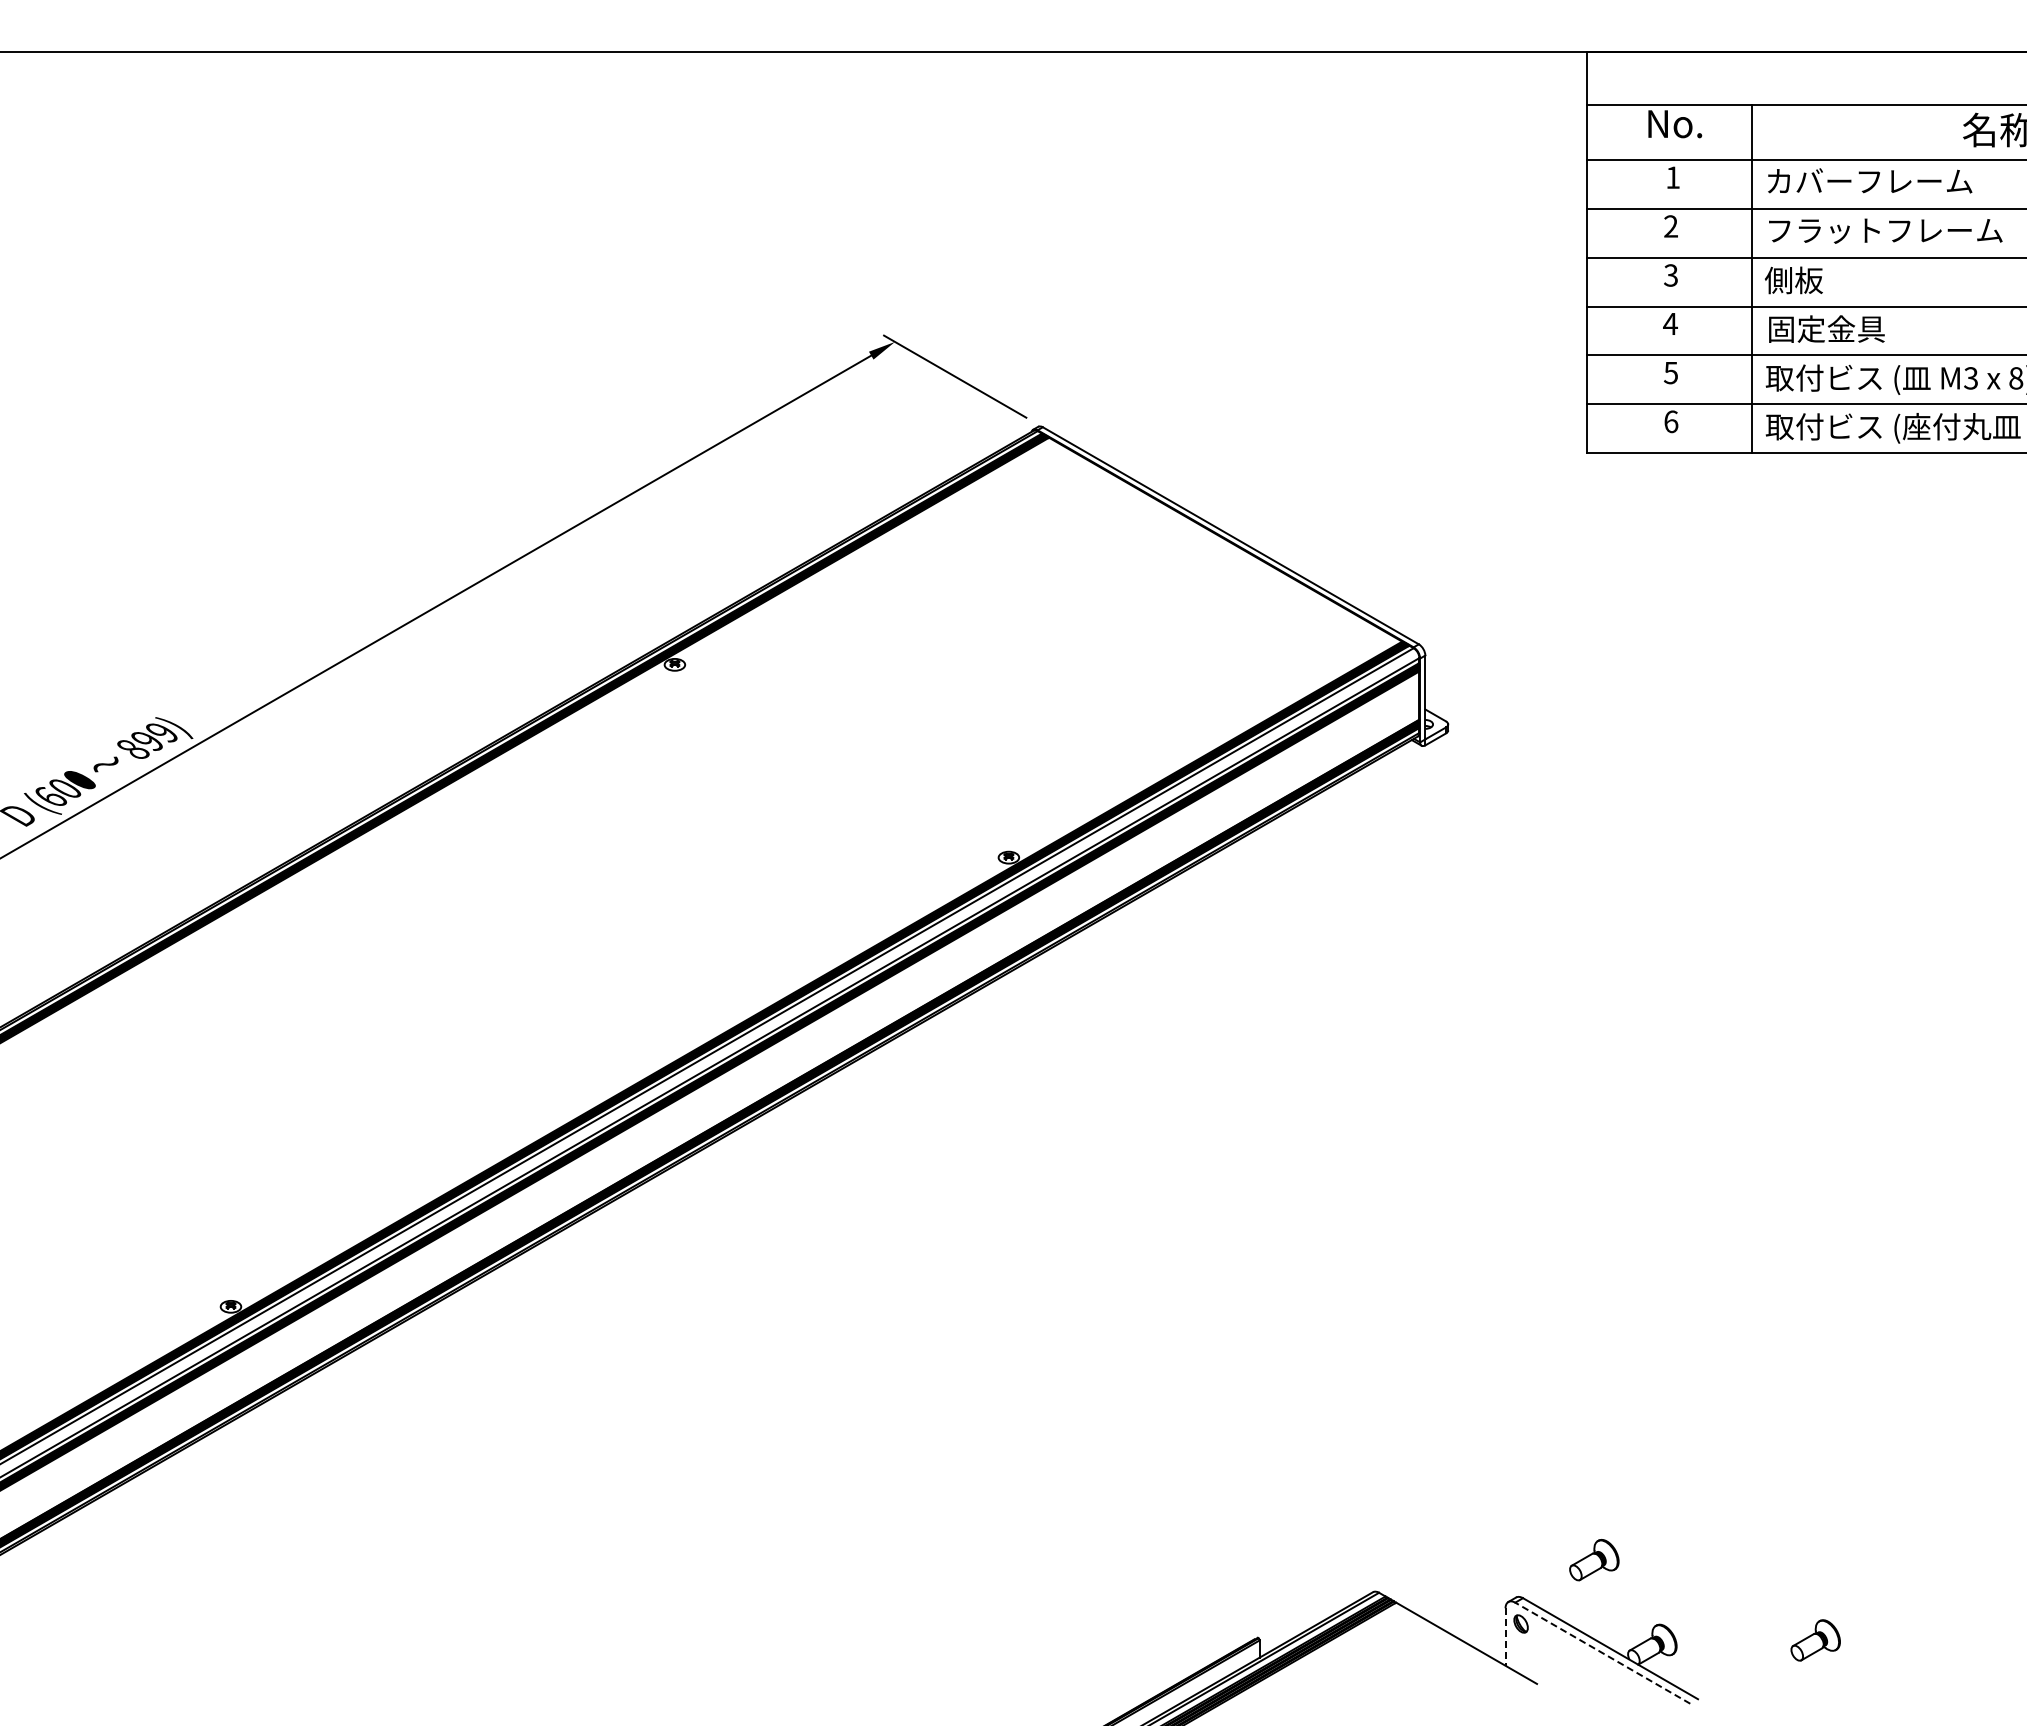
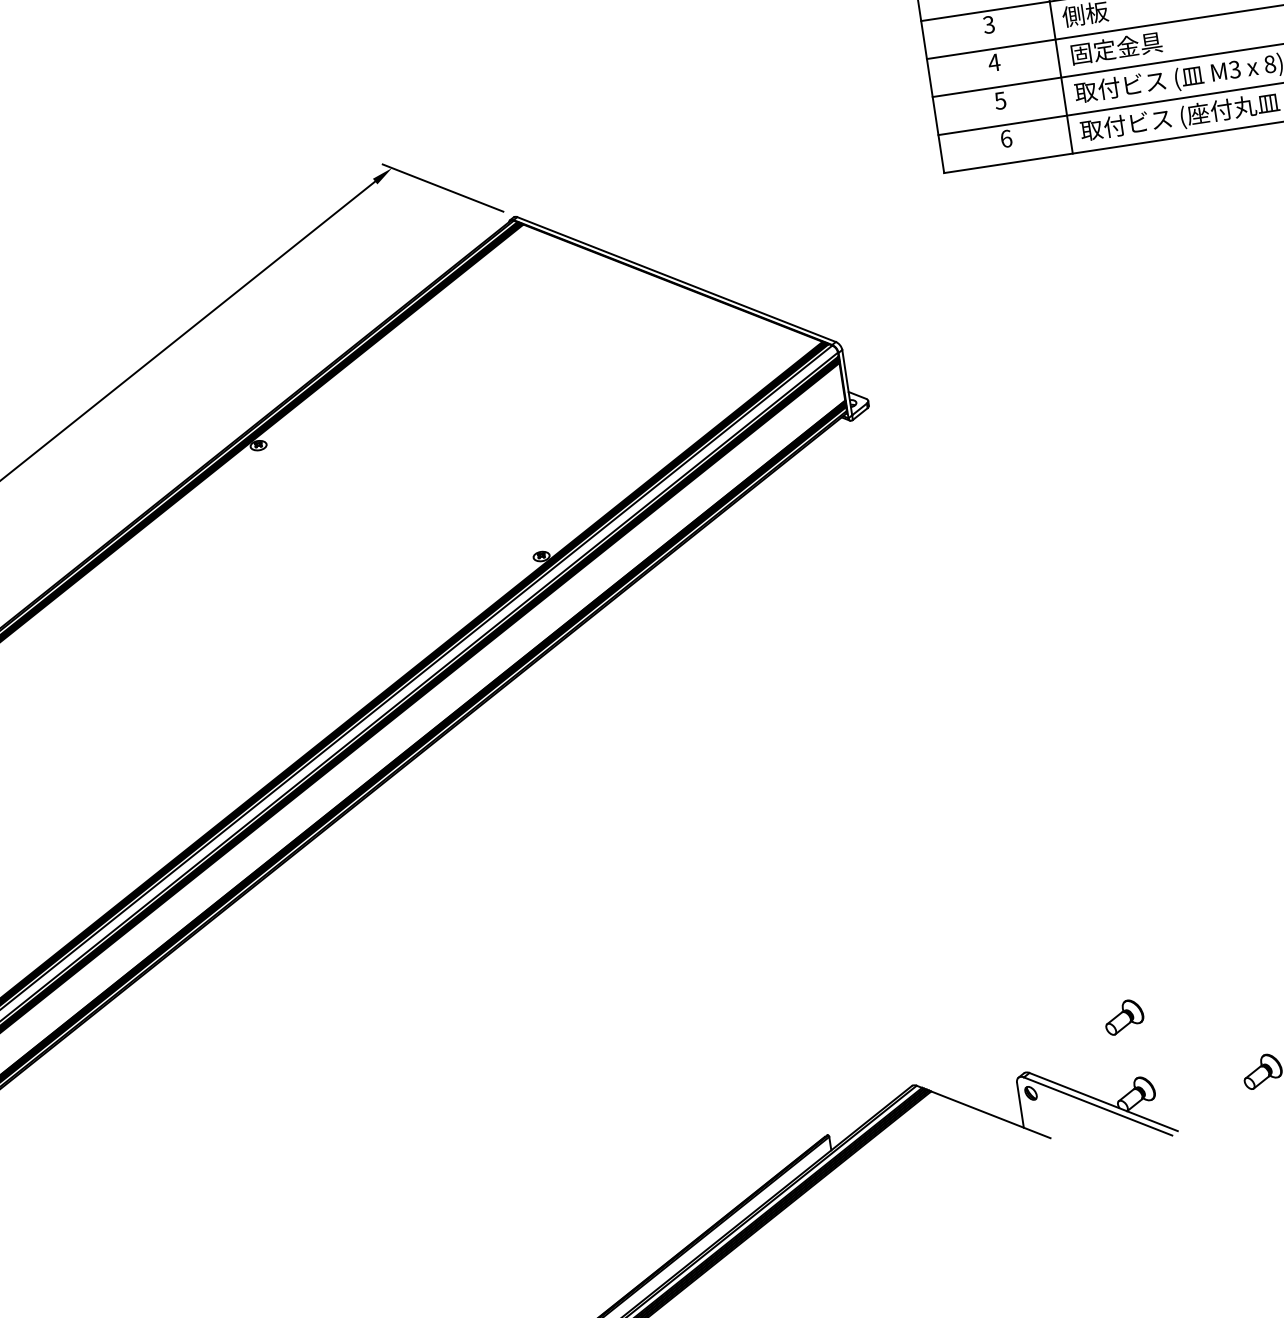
part: (1594, 1560) -> (1124, 1017), moved
line: (1505, 1637) -> (1020, 1105), dashed -> solid
line: (1602, 1652) -> (1097, 1105), dashed -> solid

